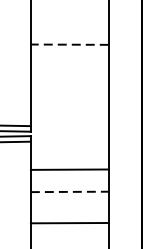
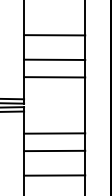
line: (69, 44) -> (54, 35), dashed -> solid
line: (69, 75) -> (54, 59), added
line: (69, 98) -> (54, 77), added
line: (69, 191) -> (54, 150), dashed -> solid

